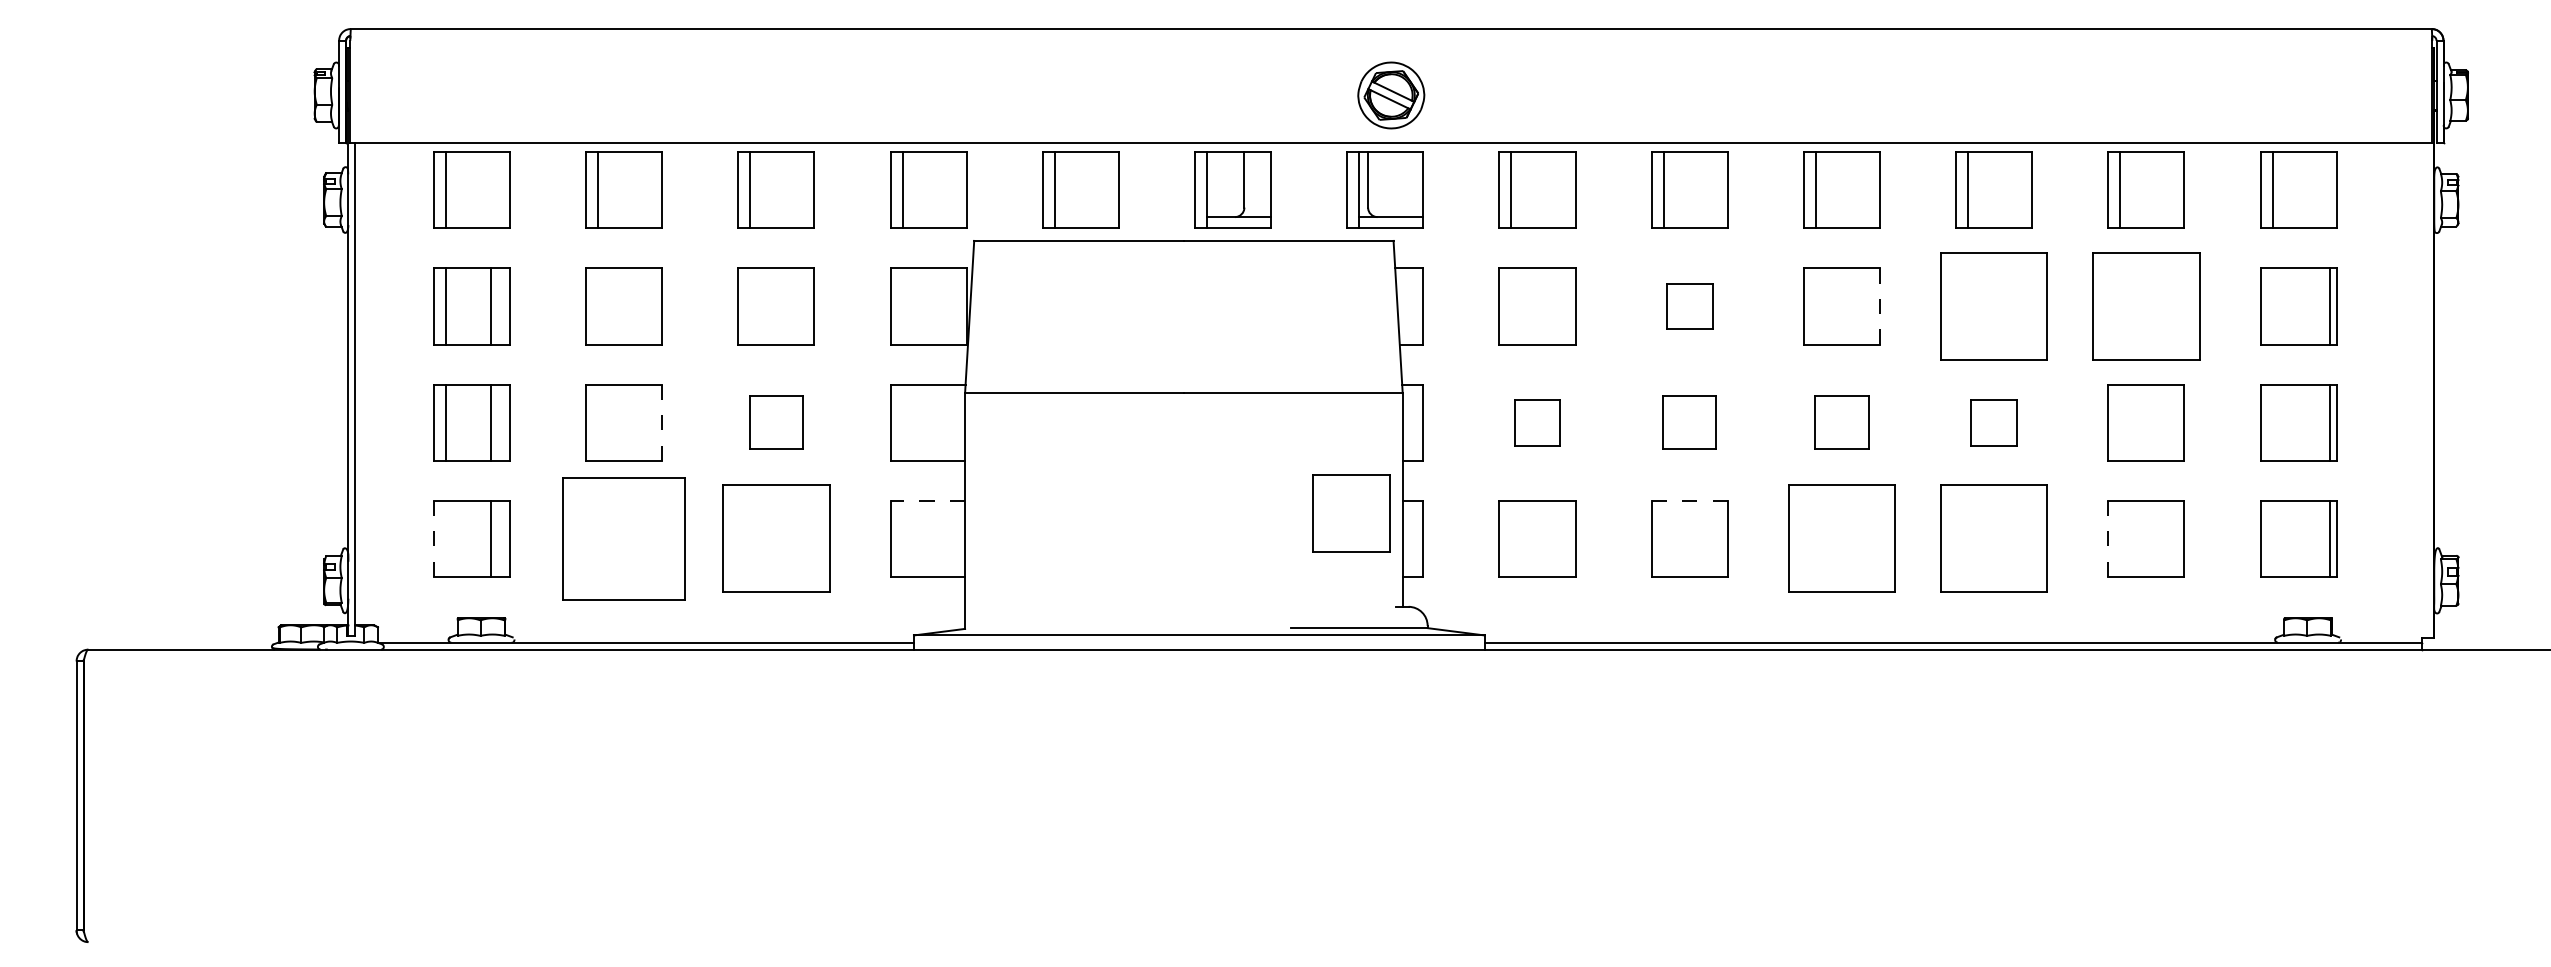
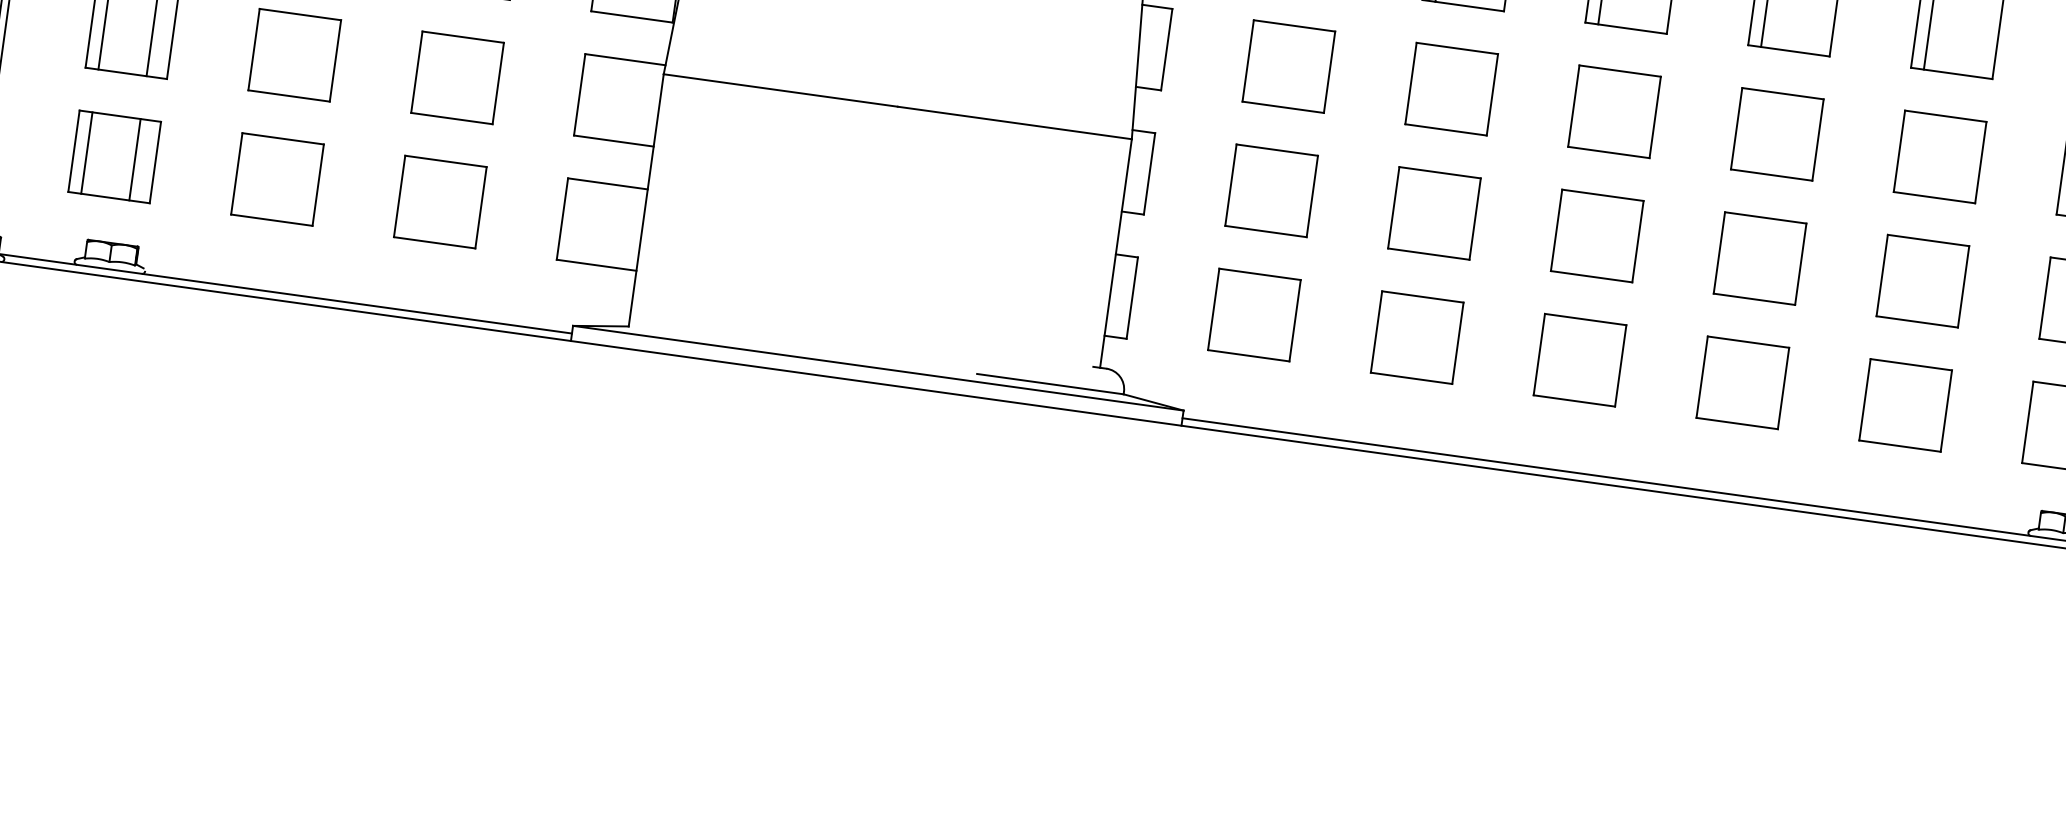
part: (1689, 306) -> (1451, 89), size x1.67
line: (1879, 306) -> (1654, 117), dashed -> solid
part: (1993, 306) -> (1776, 134), size x0.71
part: (2145, 306) -> (1939, 156), size x0.71
line: (662, 422) -> (335, 60), dashed -> solid
part: (775, 422) -> (456, 77), size x1.43
part: (1537, 422) -> (1271, 190), size x1.67
part: (1689, 422) -> (1434, 213), size x1.43
part: (1841, 422) -> (1596, 235), size x1.43
part: (1993, 422) -> (1759, 258), size x1.67
line: (927, 500) -> (607, 183), dashed -> solid
line: (1689, 500) -> (1422, 296), dashed -> solid
part: (1351, 513) -> (1059, 260), removed
line: (445, 538) -> (86, 152), added
part: (623, 538) -> (276, 179), size x0.62
part: (775, 538) -> (439, 201), size x0.71
part: (1841, 538) -> (1579, 359), size x0.71
part: (1993, 538) -> (1742, 382), size x0.71
line: (433, 539) -> (73, 151), dashed -> solid
line: (2108, 539) -> (1865, 400), dashed -> solid

